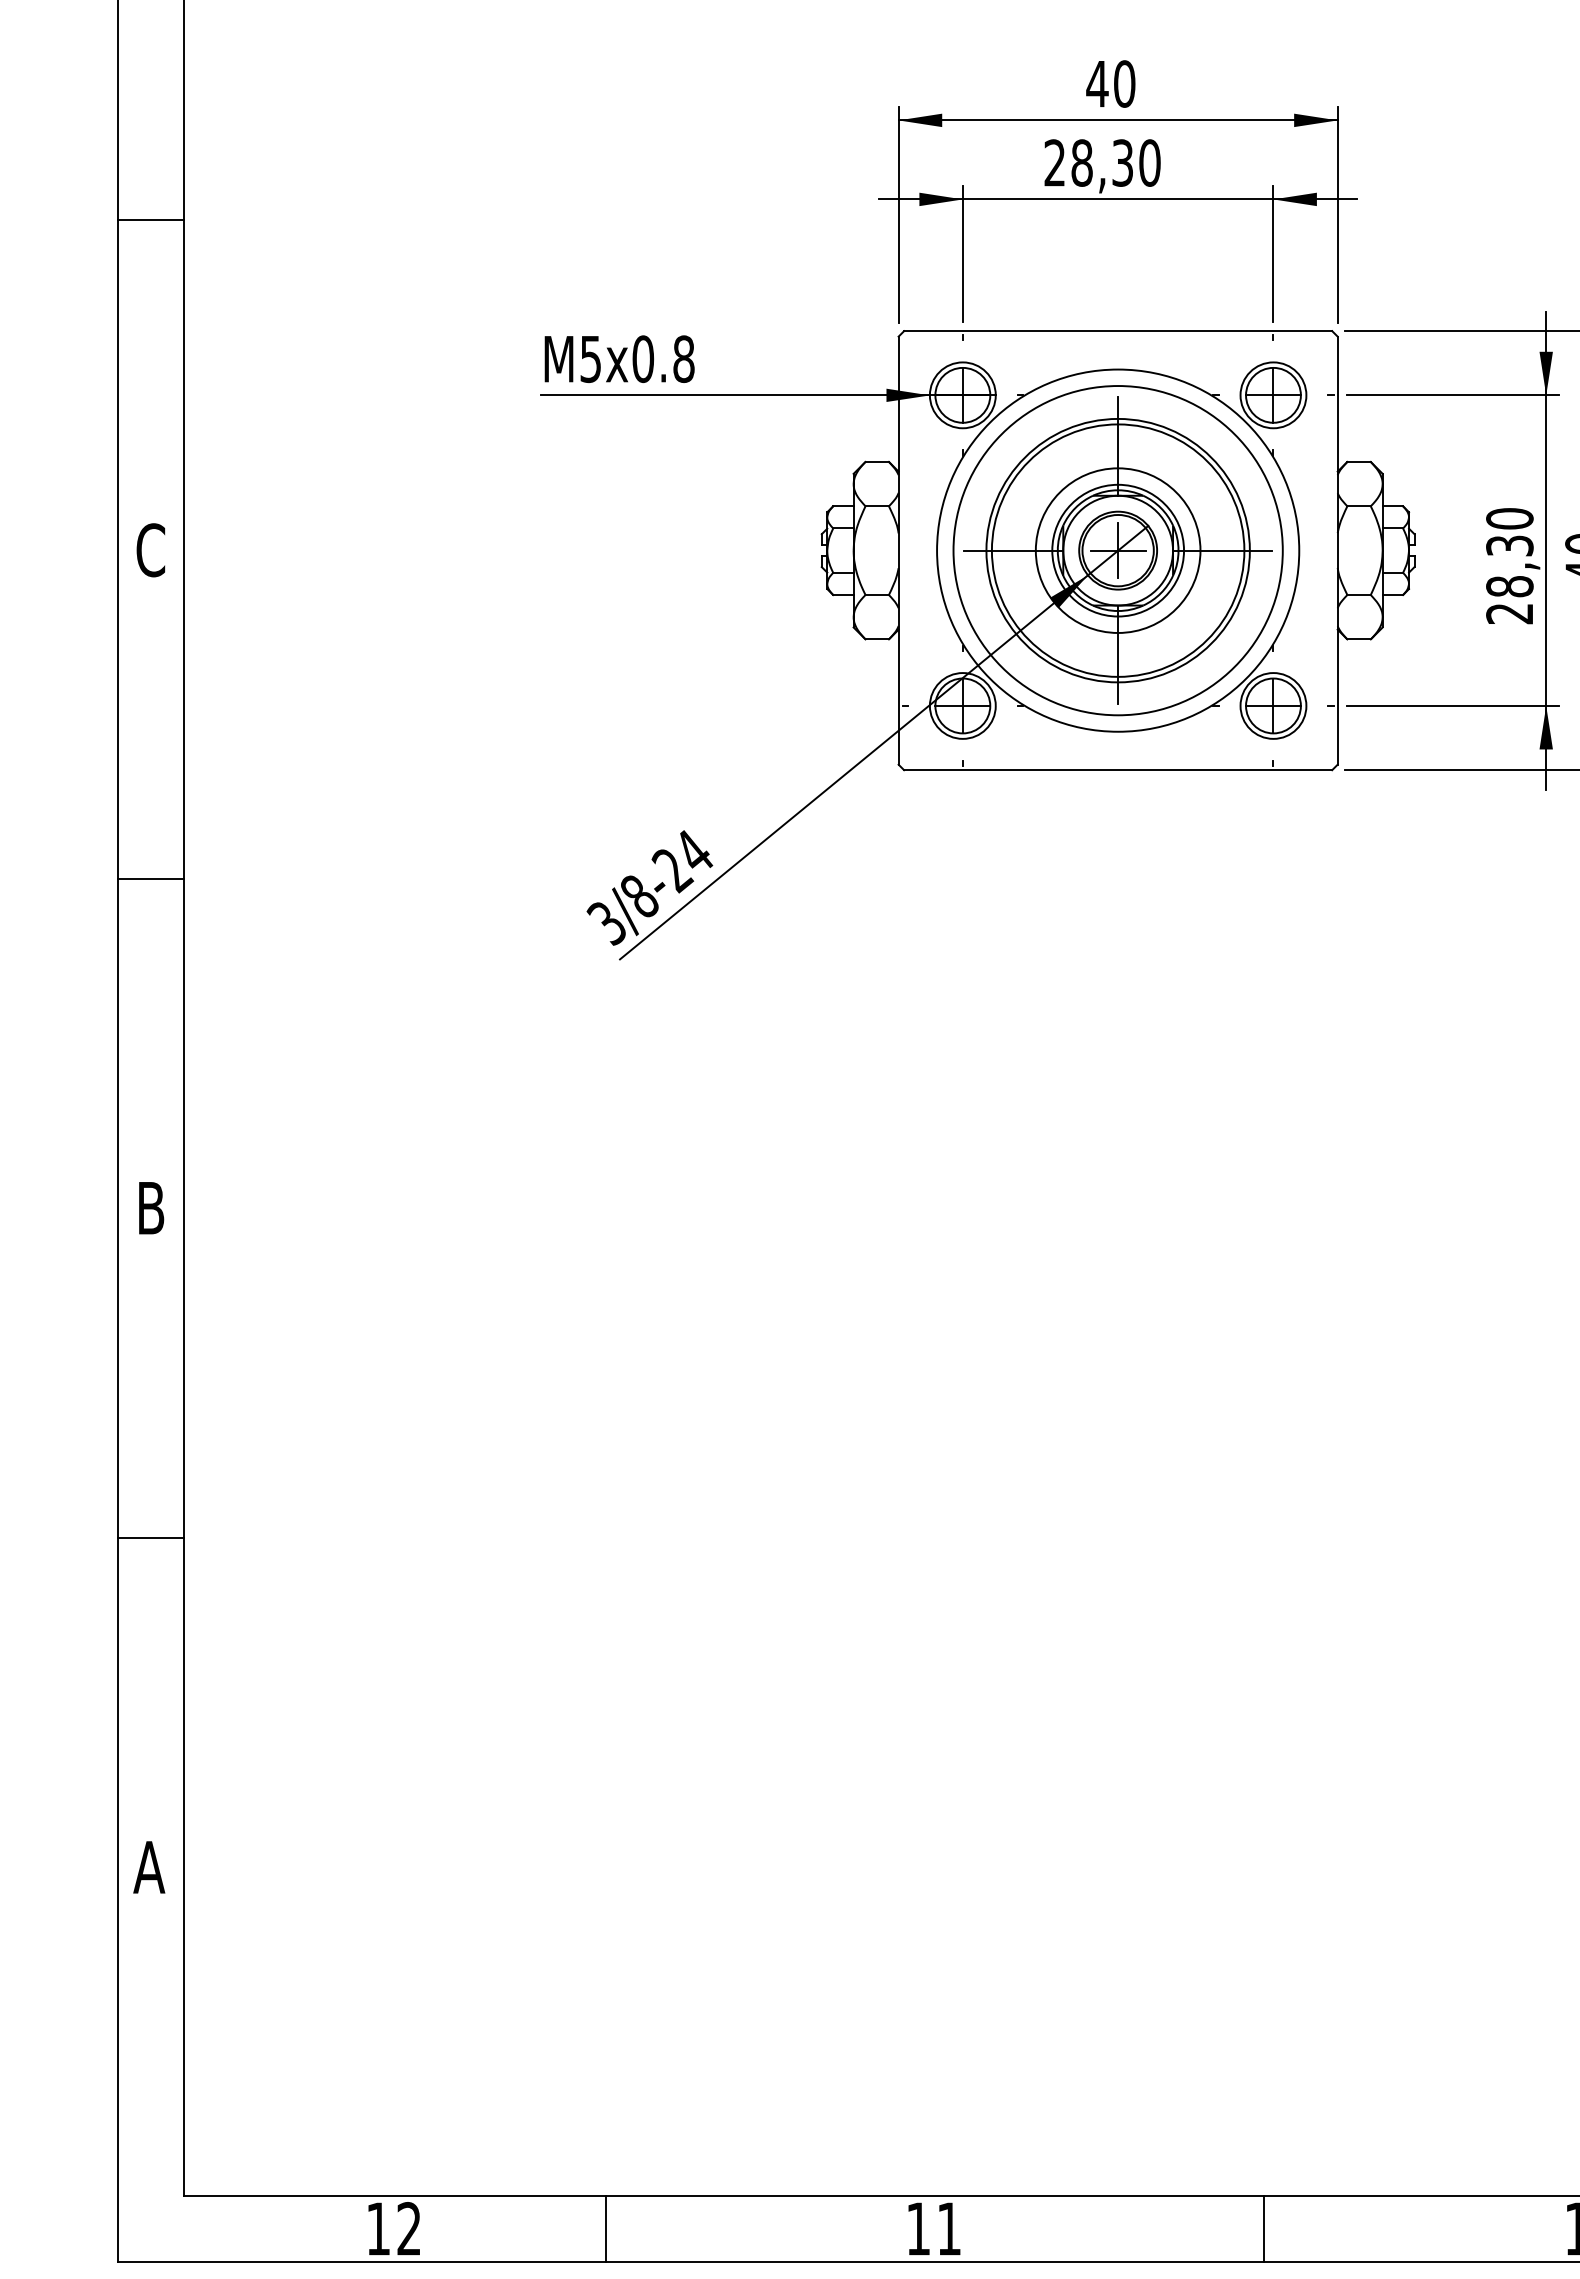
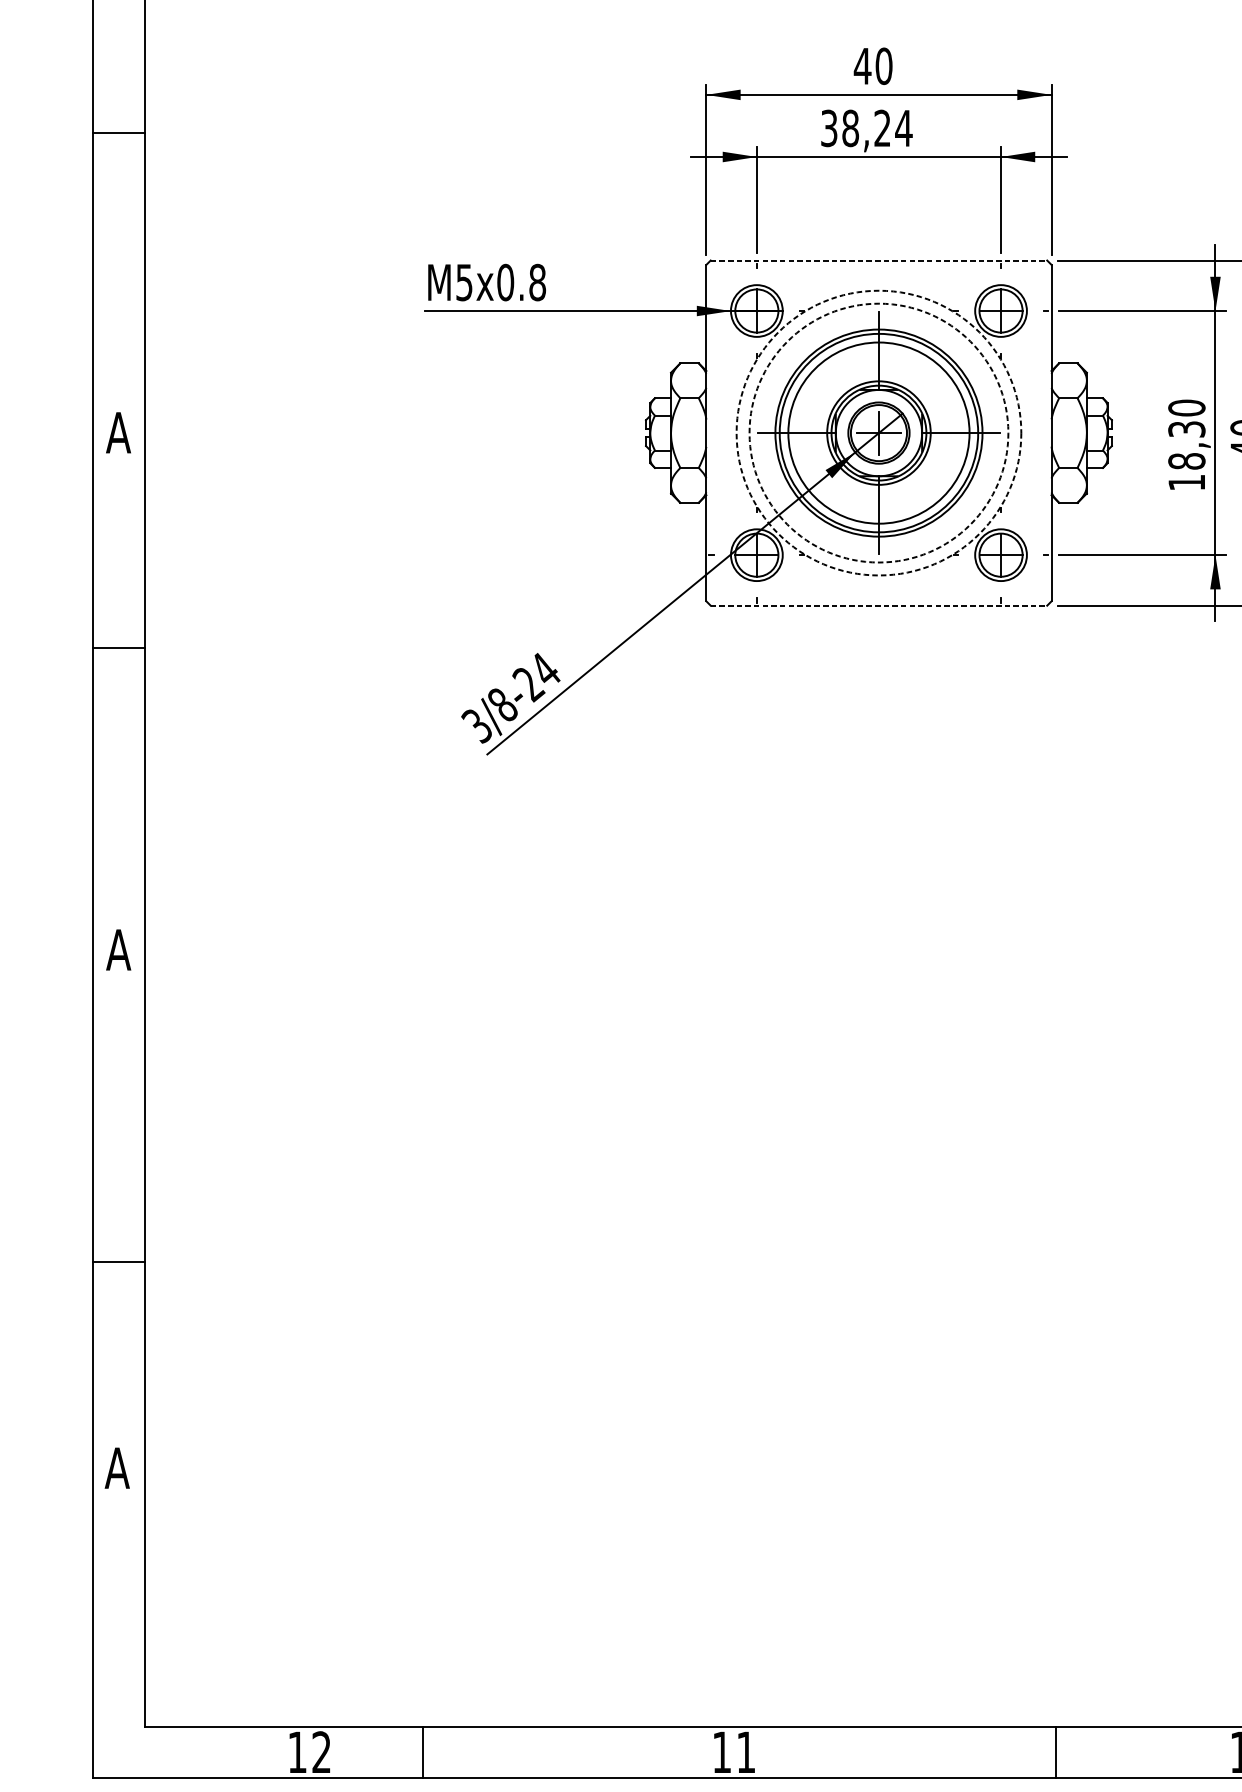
text: (1102, 162) -> (866, 127), 28,30 -> 38,24
line: (151, 220) -> (119, 132), moved
line: (1118, 331) -> (879, 260), solid -> dashed
text: (150, 550) -> (118, 432), C -> A
circle: (1117, 550) -> (878, 432), size x1.4
circle: (1117, 550) -> (878, 432), solid -> dashed
circle: (1118, 550) -> (879, 432), solid -> dashed
text: (1509, 614) -> (1186, 483), 28,30 -> 18,30
line: (1118, 770) -> (879, 605), solid -> dashed
line: (151, 879) -> (119, 648), moved
text: (150, 1208) -> (118, 950), B -> A
line: (151, 1537) -> (119, 1261), moved
line: (605, 2229) -> (422, 1752), moved
line: (1264, 2229) -> (1056, 1752), moved

